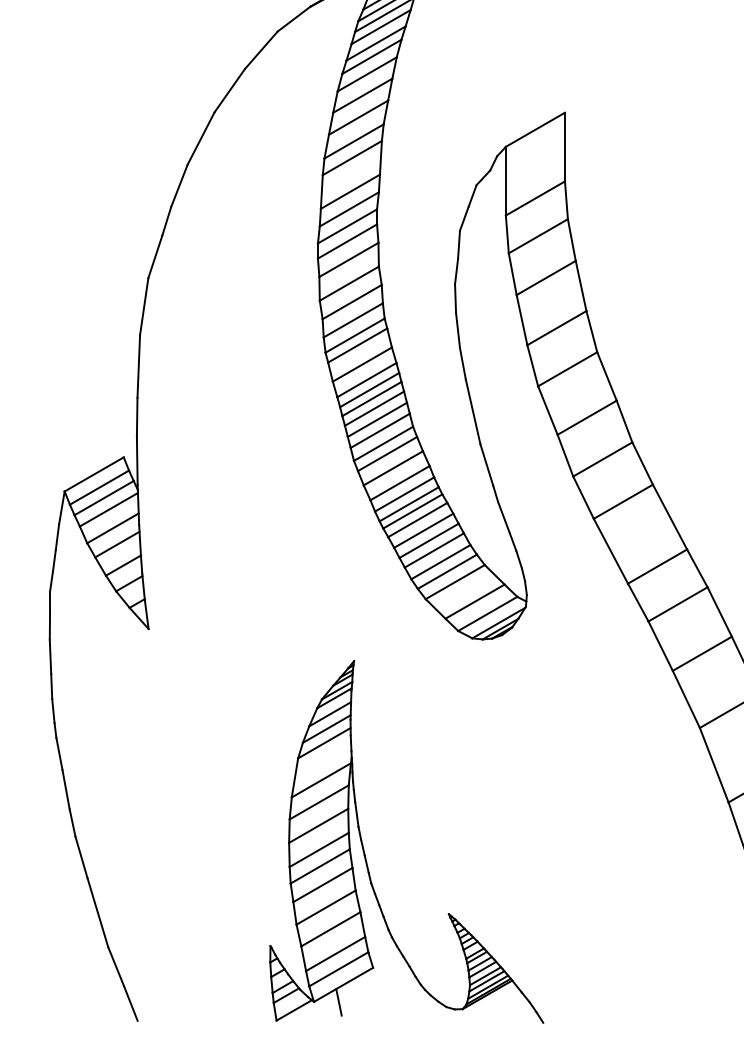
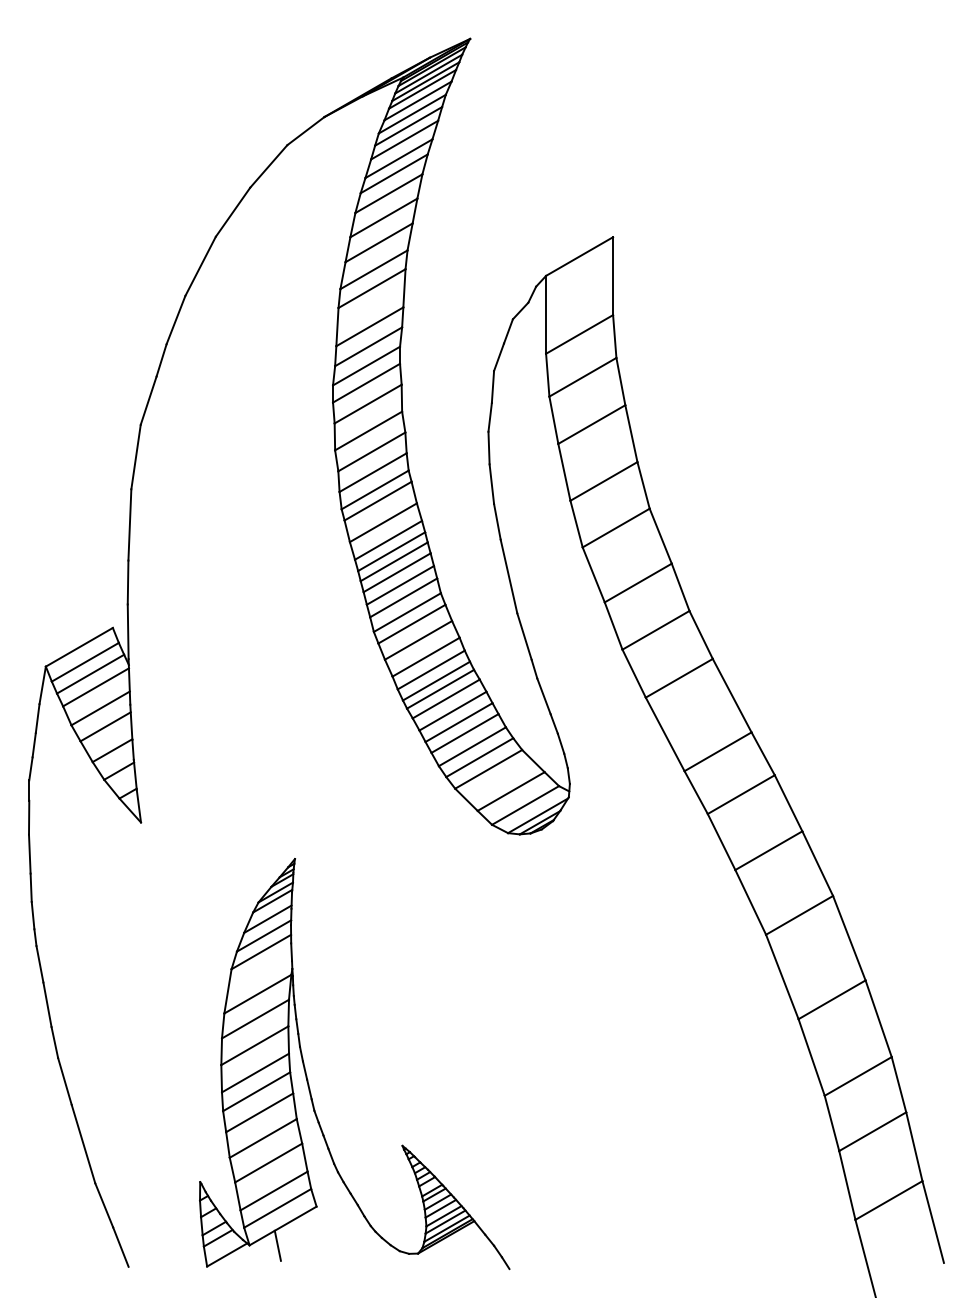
part: (365, 852) -> (307, 1075), moved

